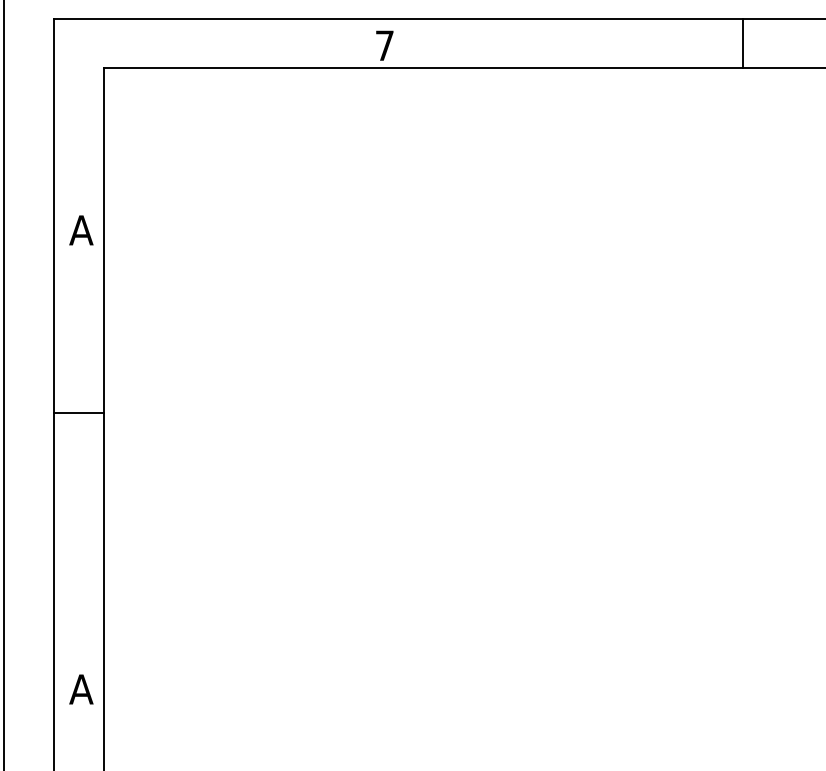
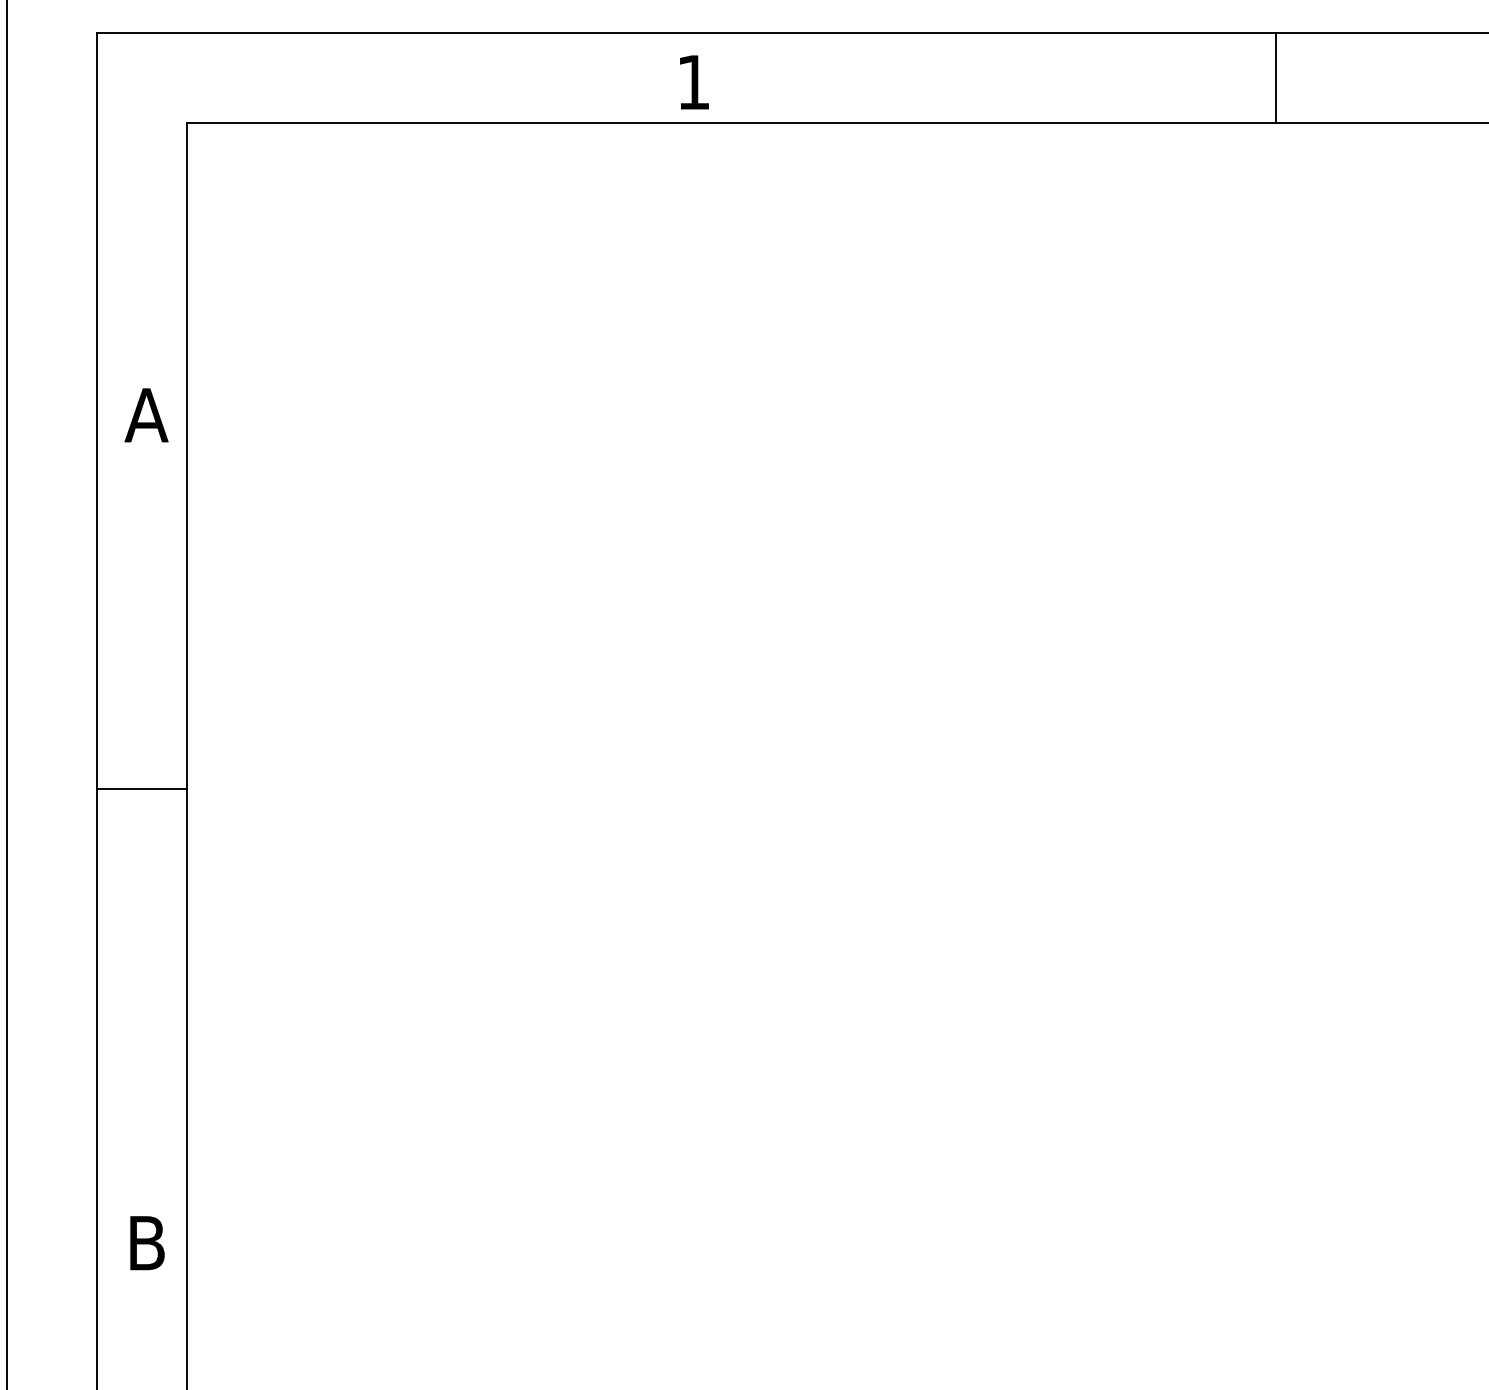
line: (742, 43) -> (1275, 78), moved
text: (384, 45) -> (693, 81), 7 -> 1
line: (78, 412) -> (141, 788), moved
text: (81, 689) -> (146, 1243), A -> B

